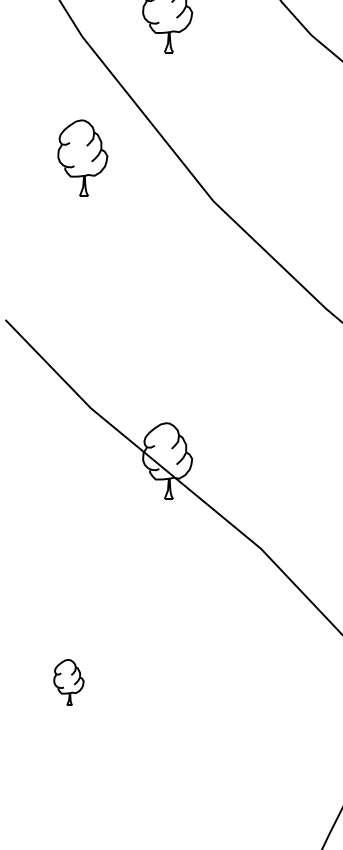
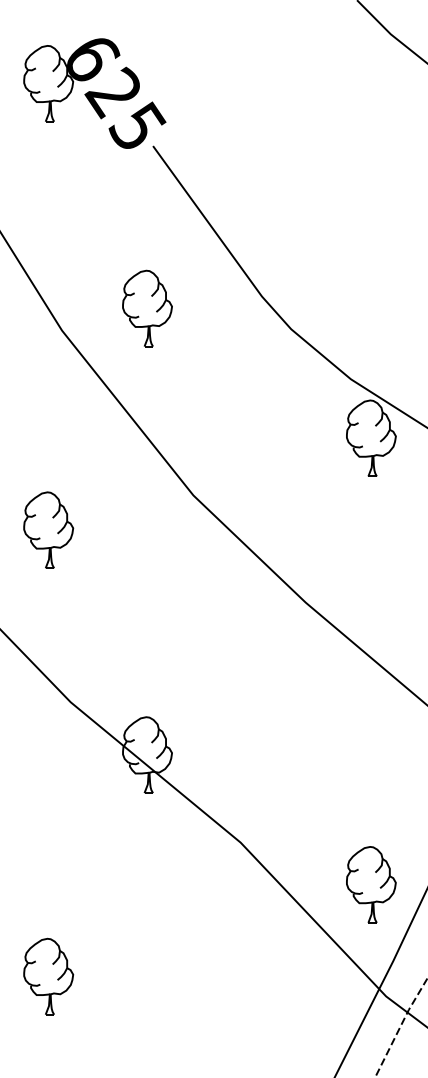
part: (82, 157) -> (48, 529), moved
part: (68, 682) -> (48, 976), size x1.67

